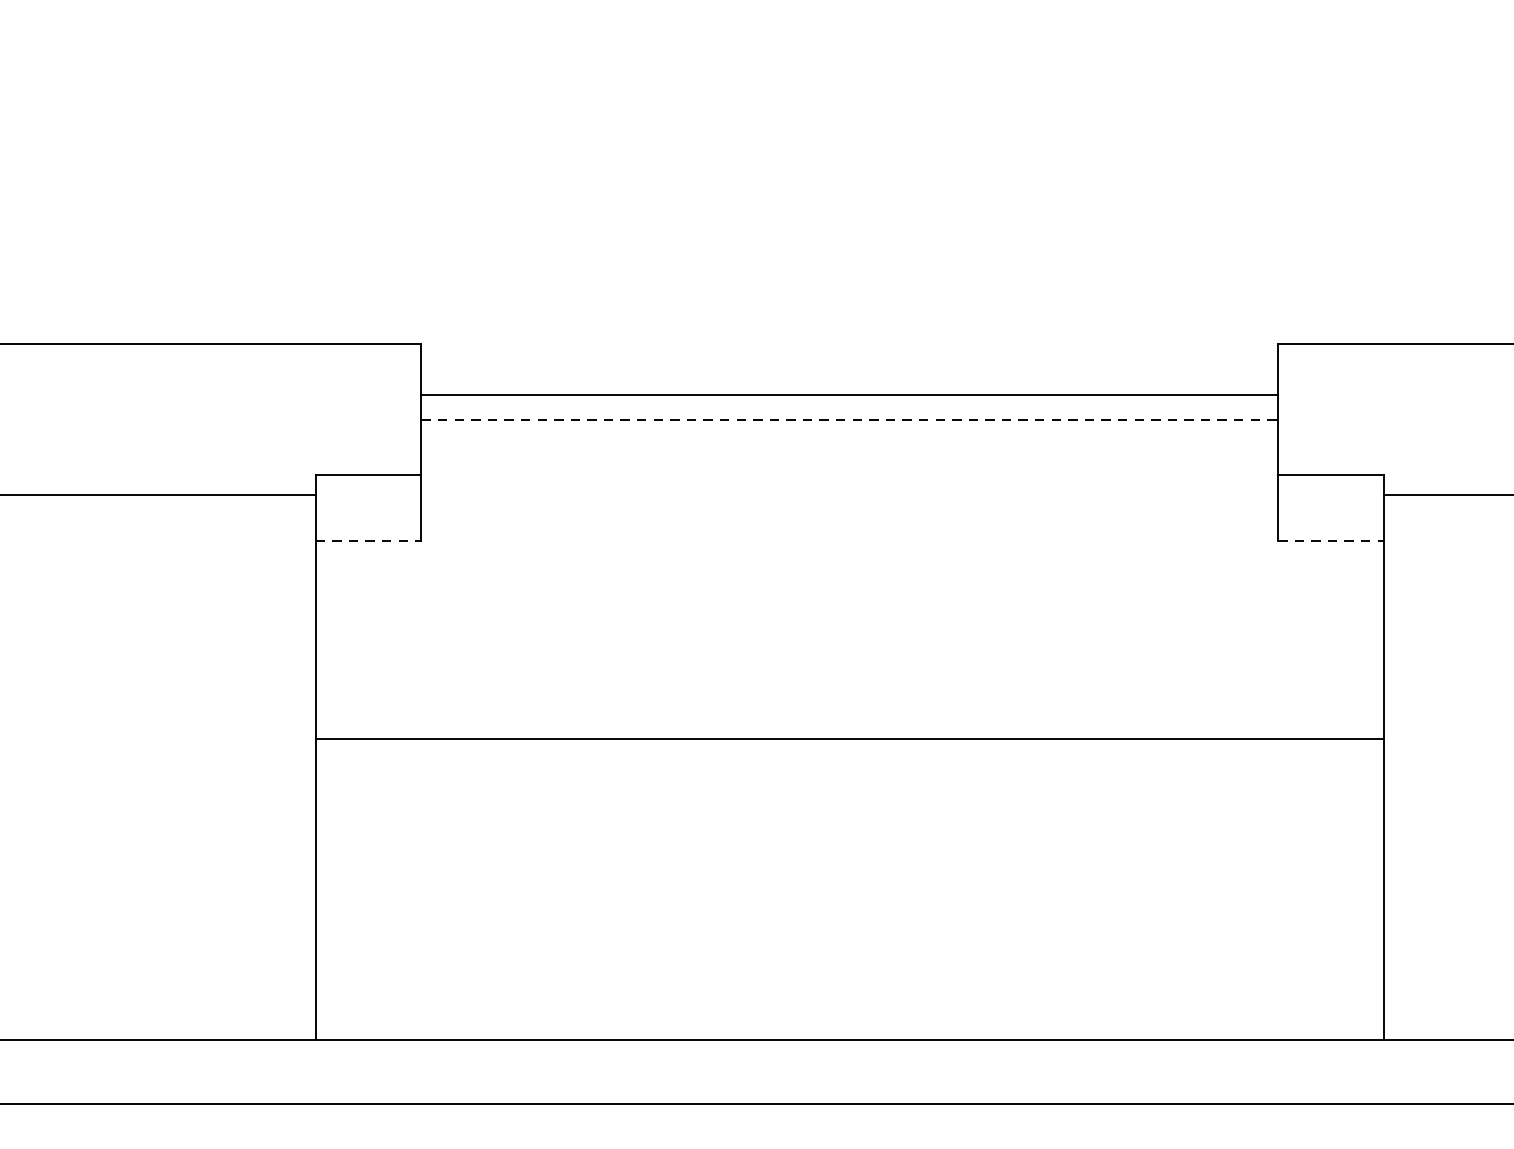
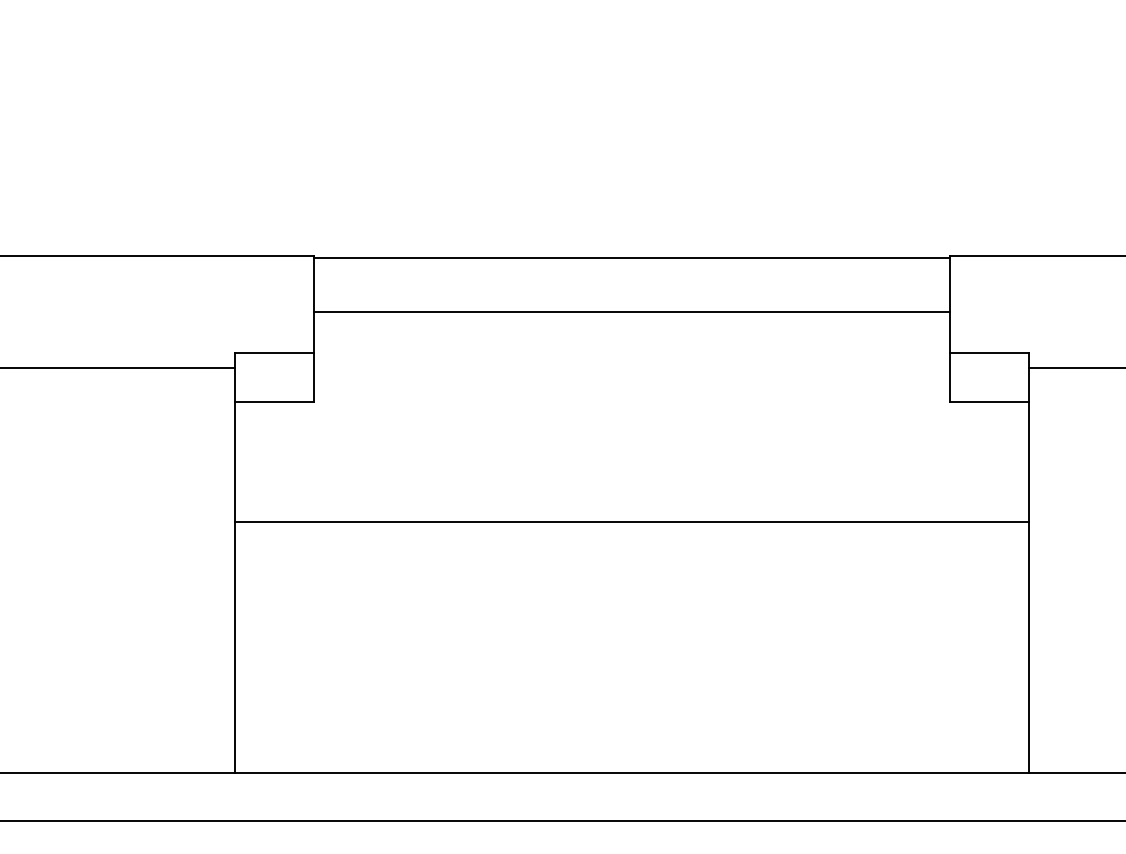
line: (849, 394) -> (631, 258), moved
line: (850, 419) -> (632, 311), dashed -> solid
line: (368, 541) -> (274, 402), dashed -> solid
line: (1331, 541) -> (990, 402), dashed -> solid
line: (849, 739) -> (631, 522), moved

